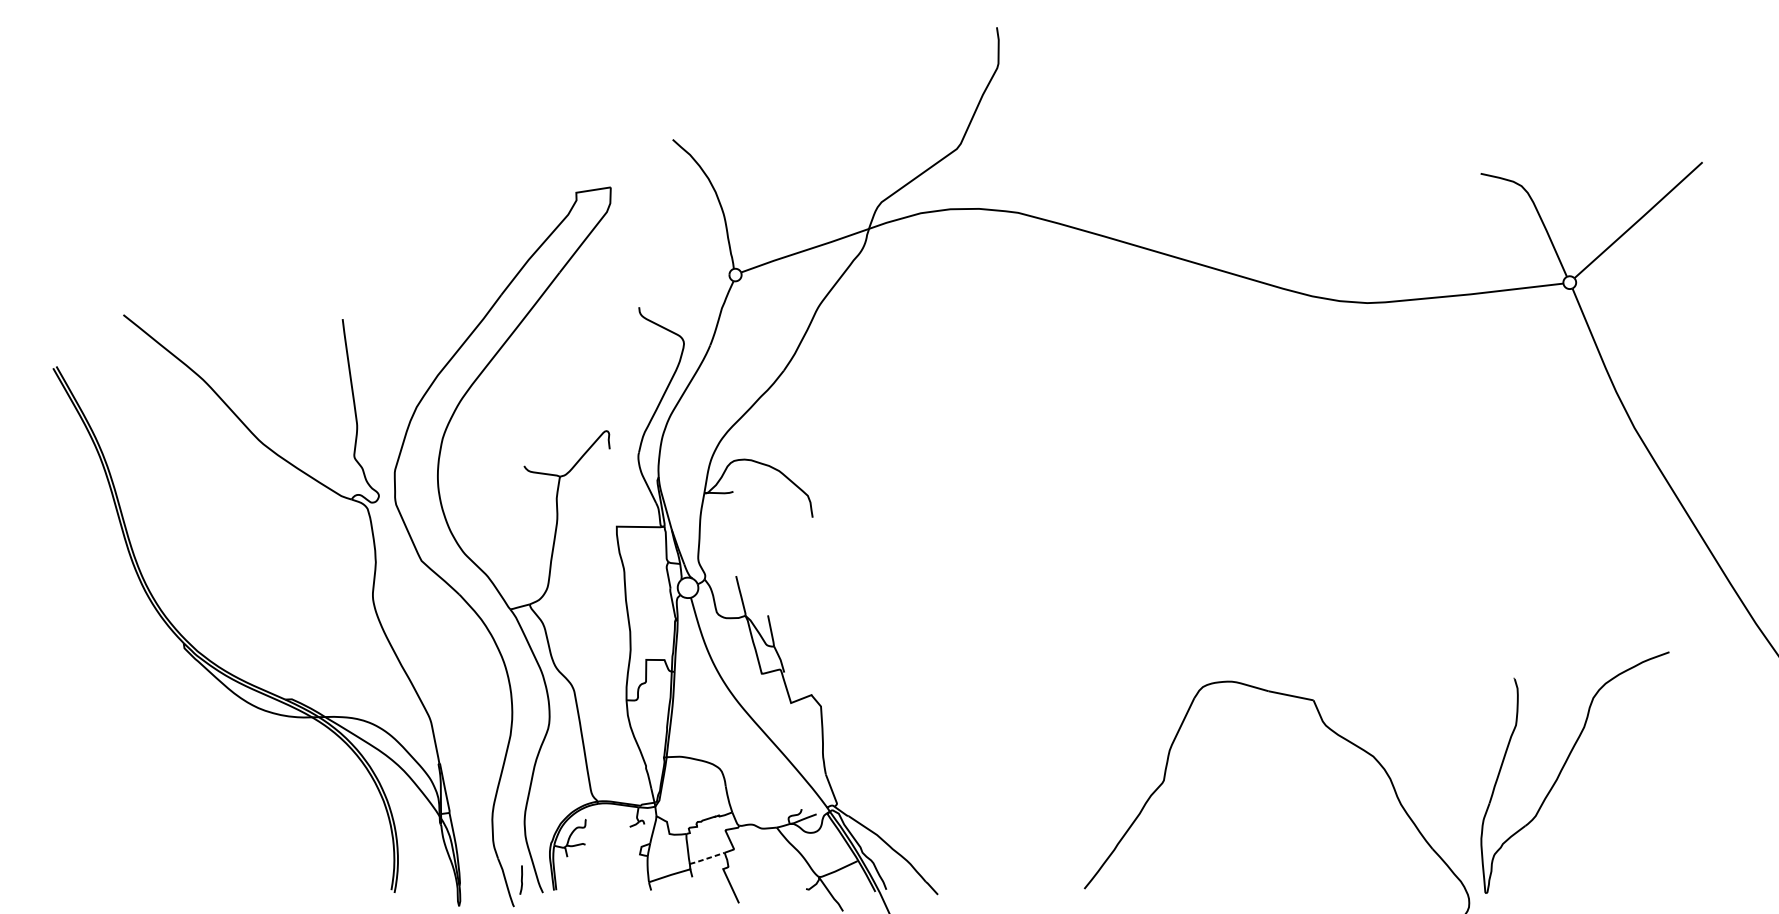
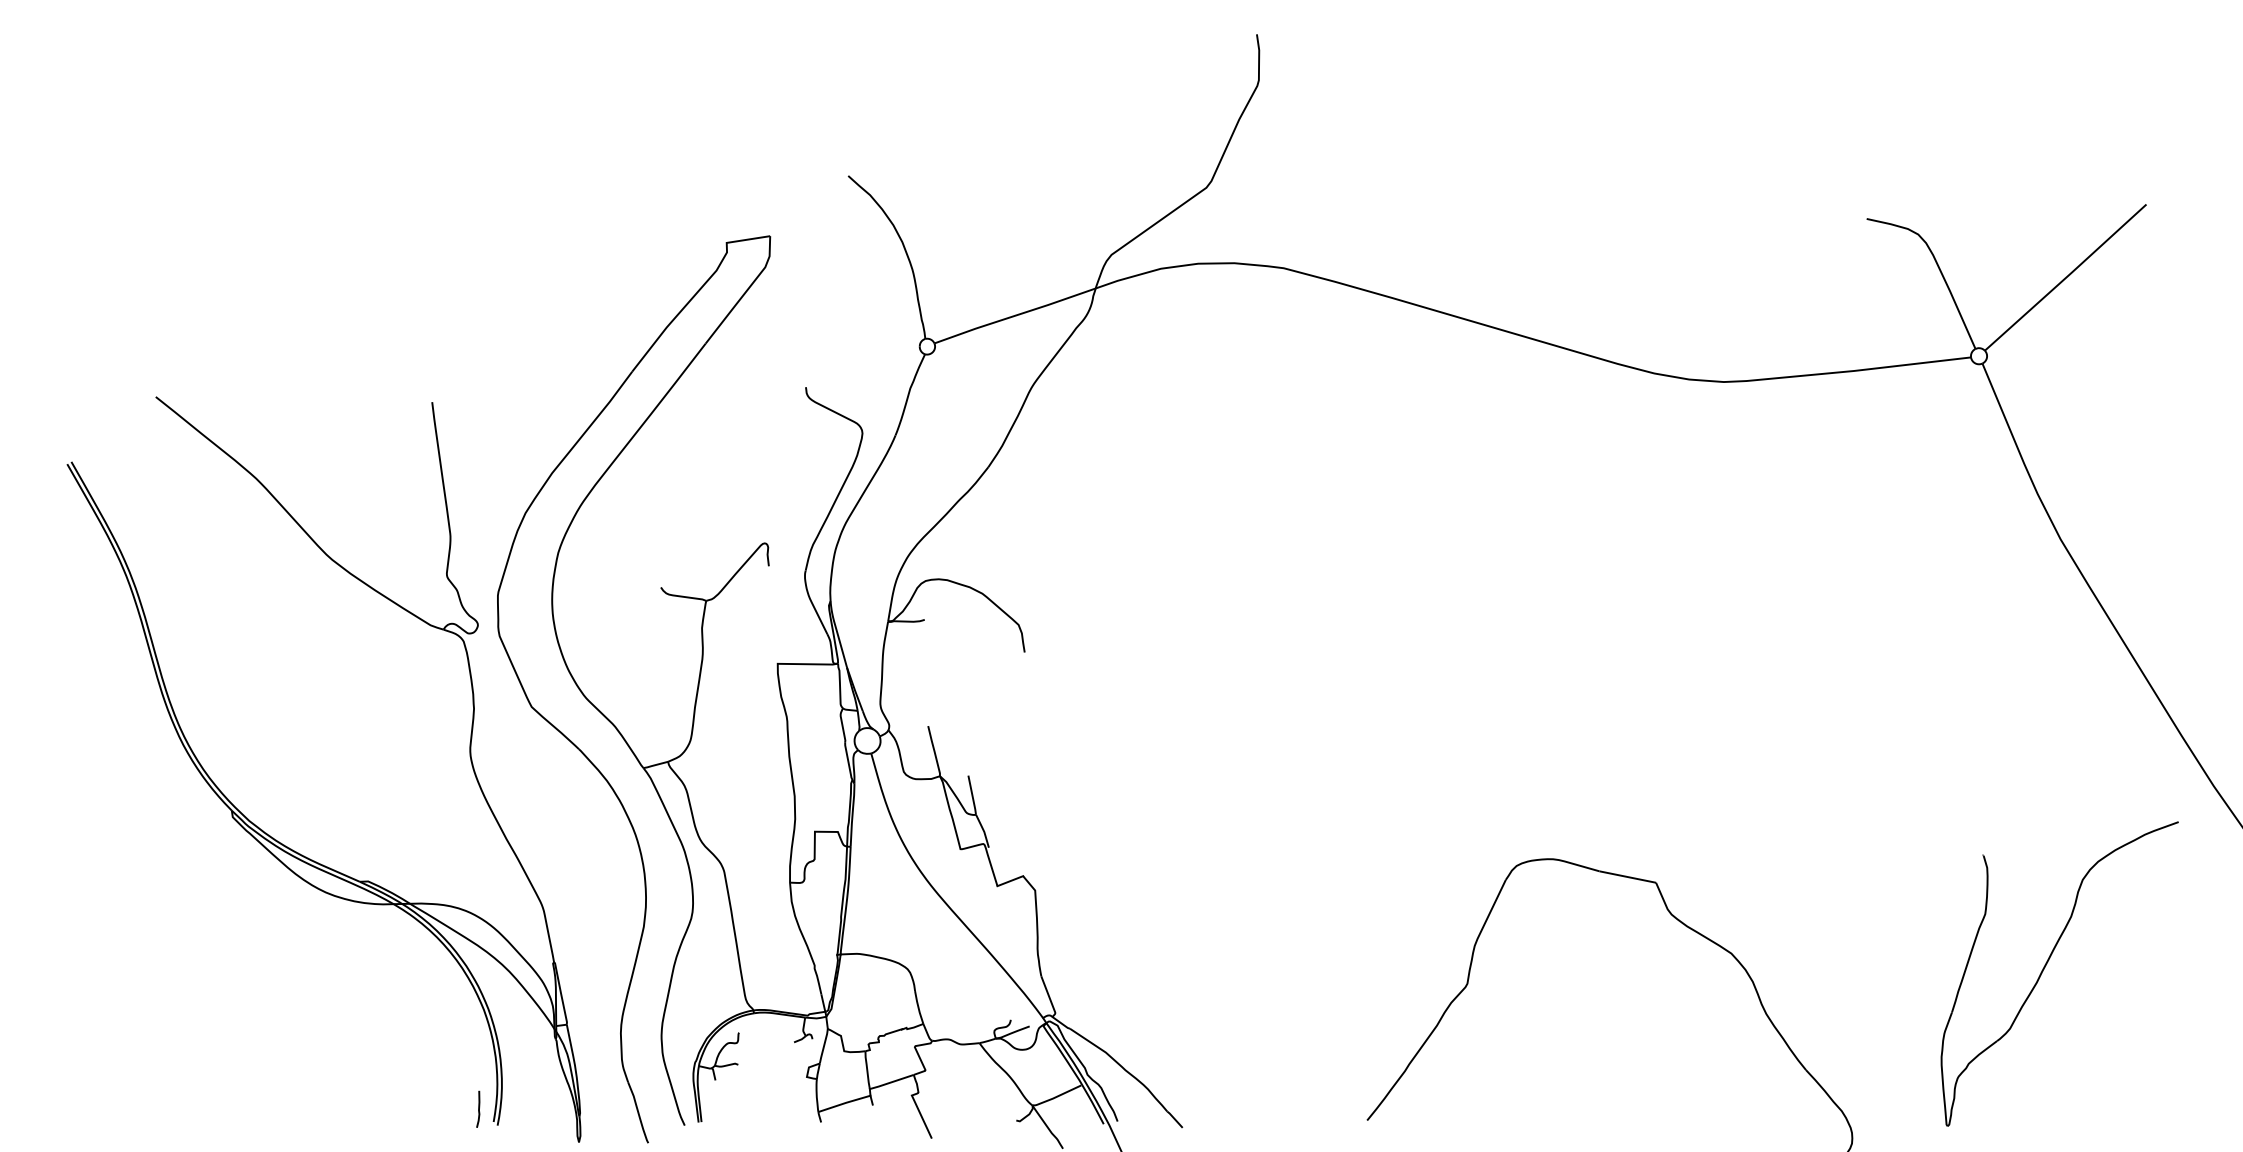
part: (1563, 767) -> (2045, 967), moved
line: (707, 858) -> (891, 1082), dashed -> solid
curve: (521, 879) -> (478, 1108), moved

